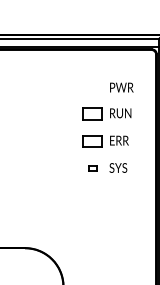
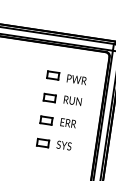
part: (92, 86) -> (52, 75), added
part: (92, 113) -> (49, 97), size x0.71
part: (92, 141) -> (46, 120), size x0.71
part: (92, 168) -> (42, 142), size x1.67

